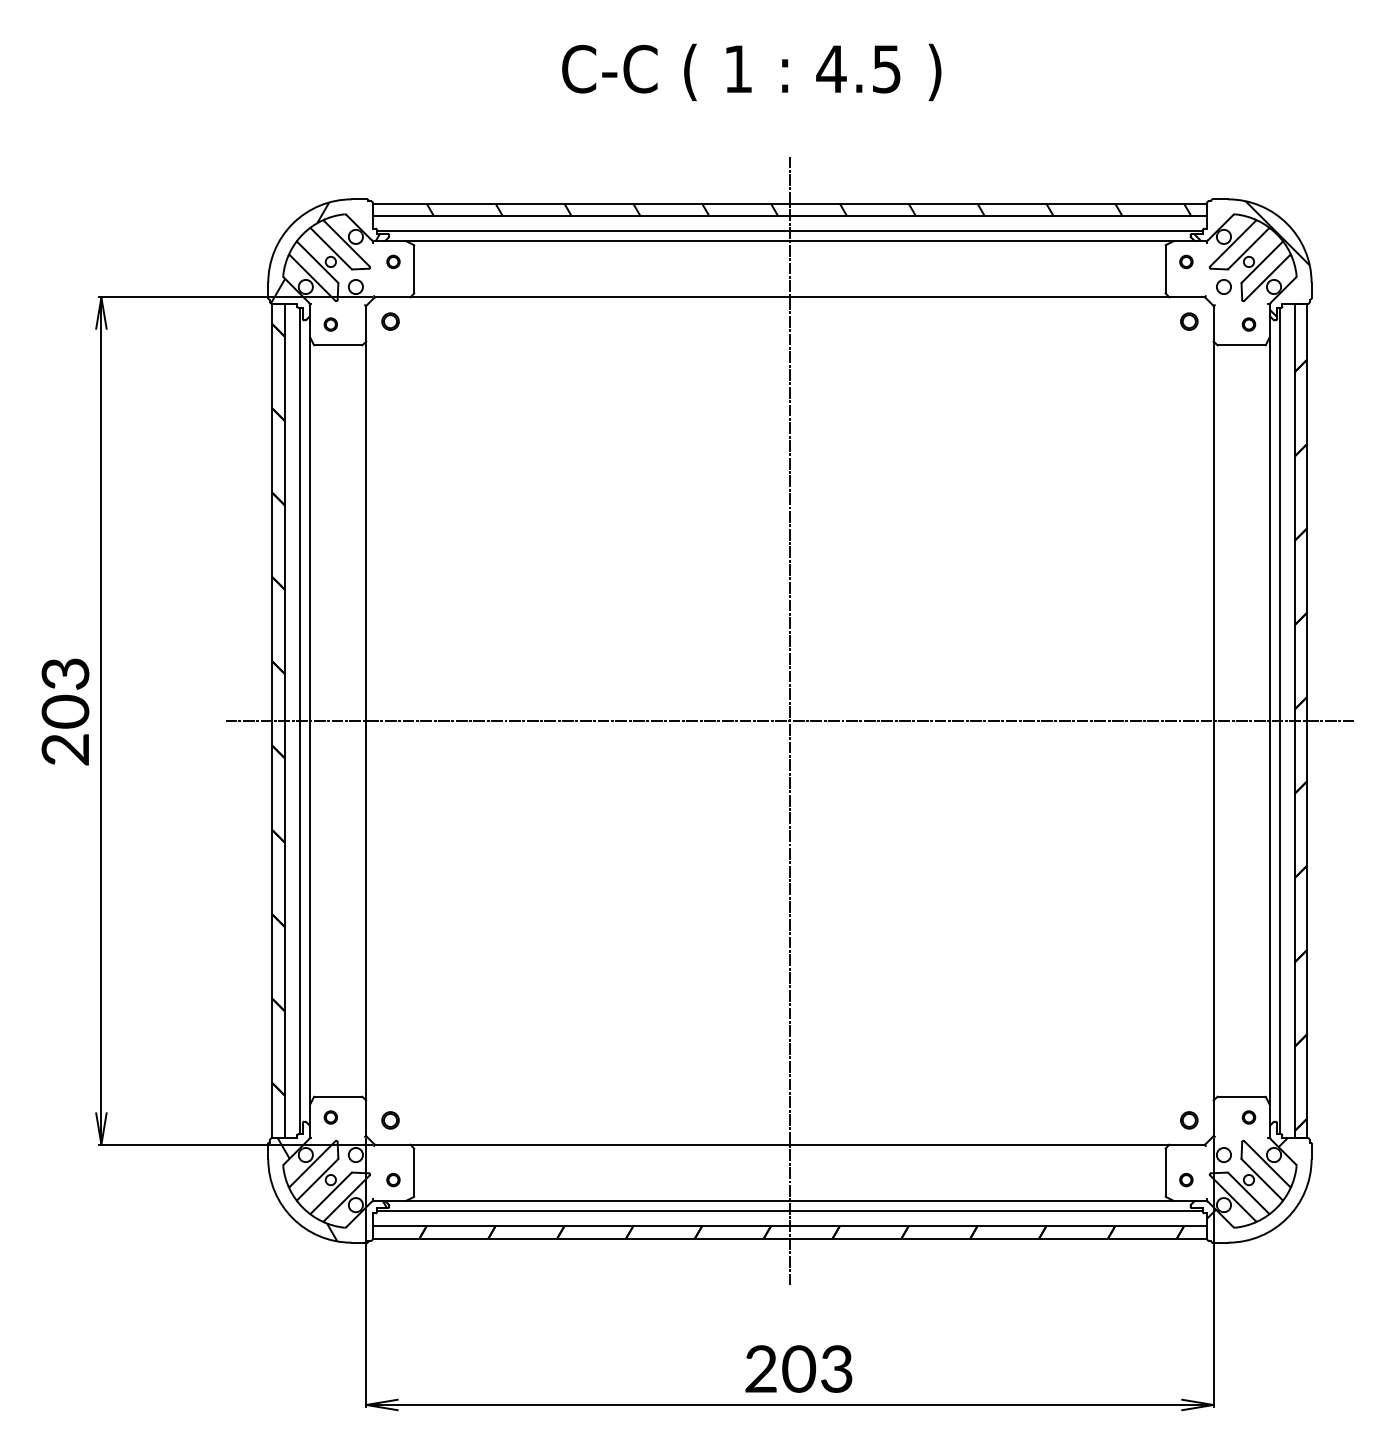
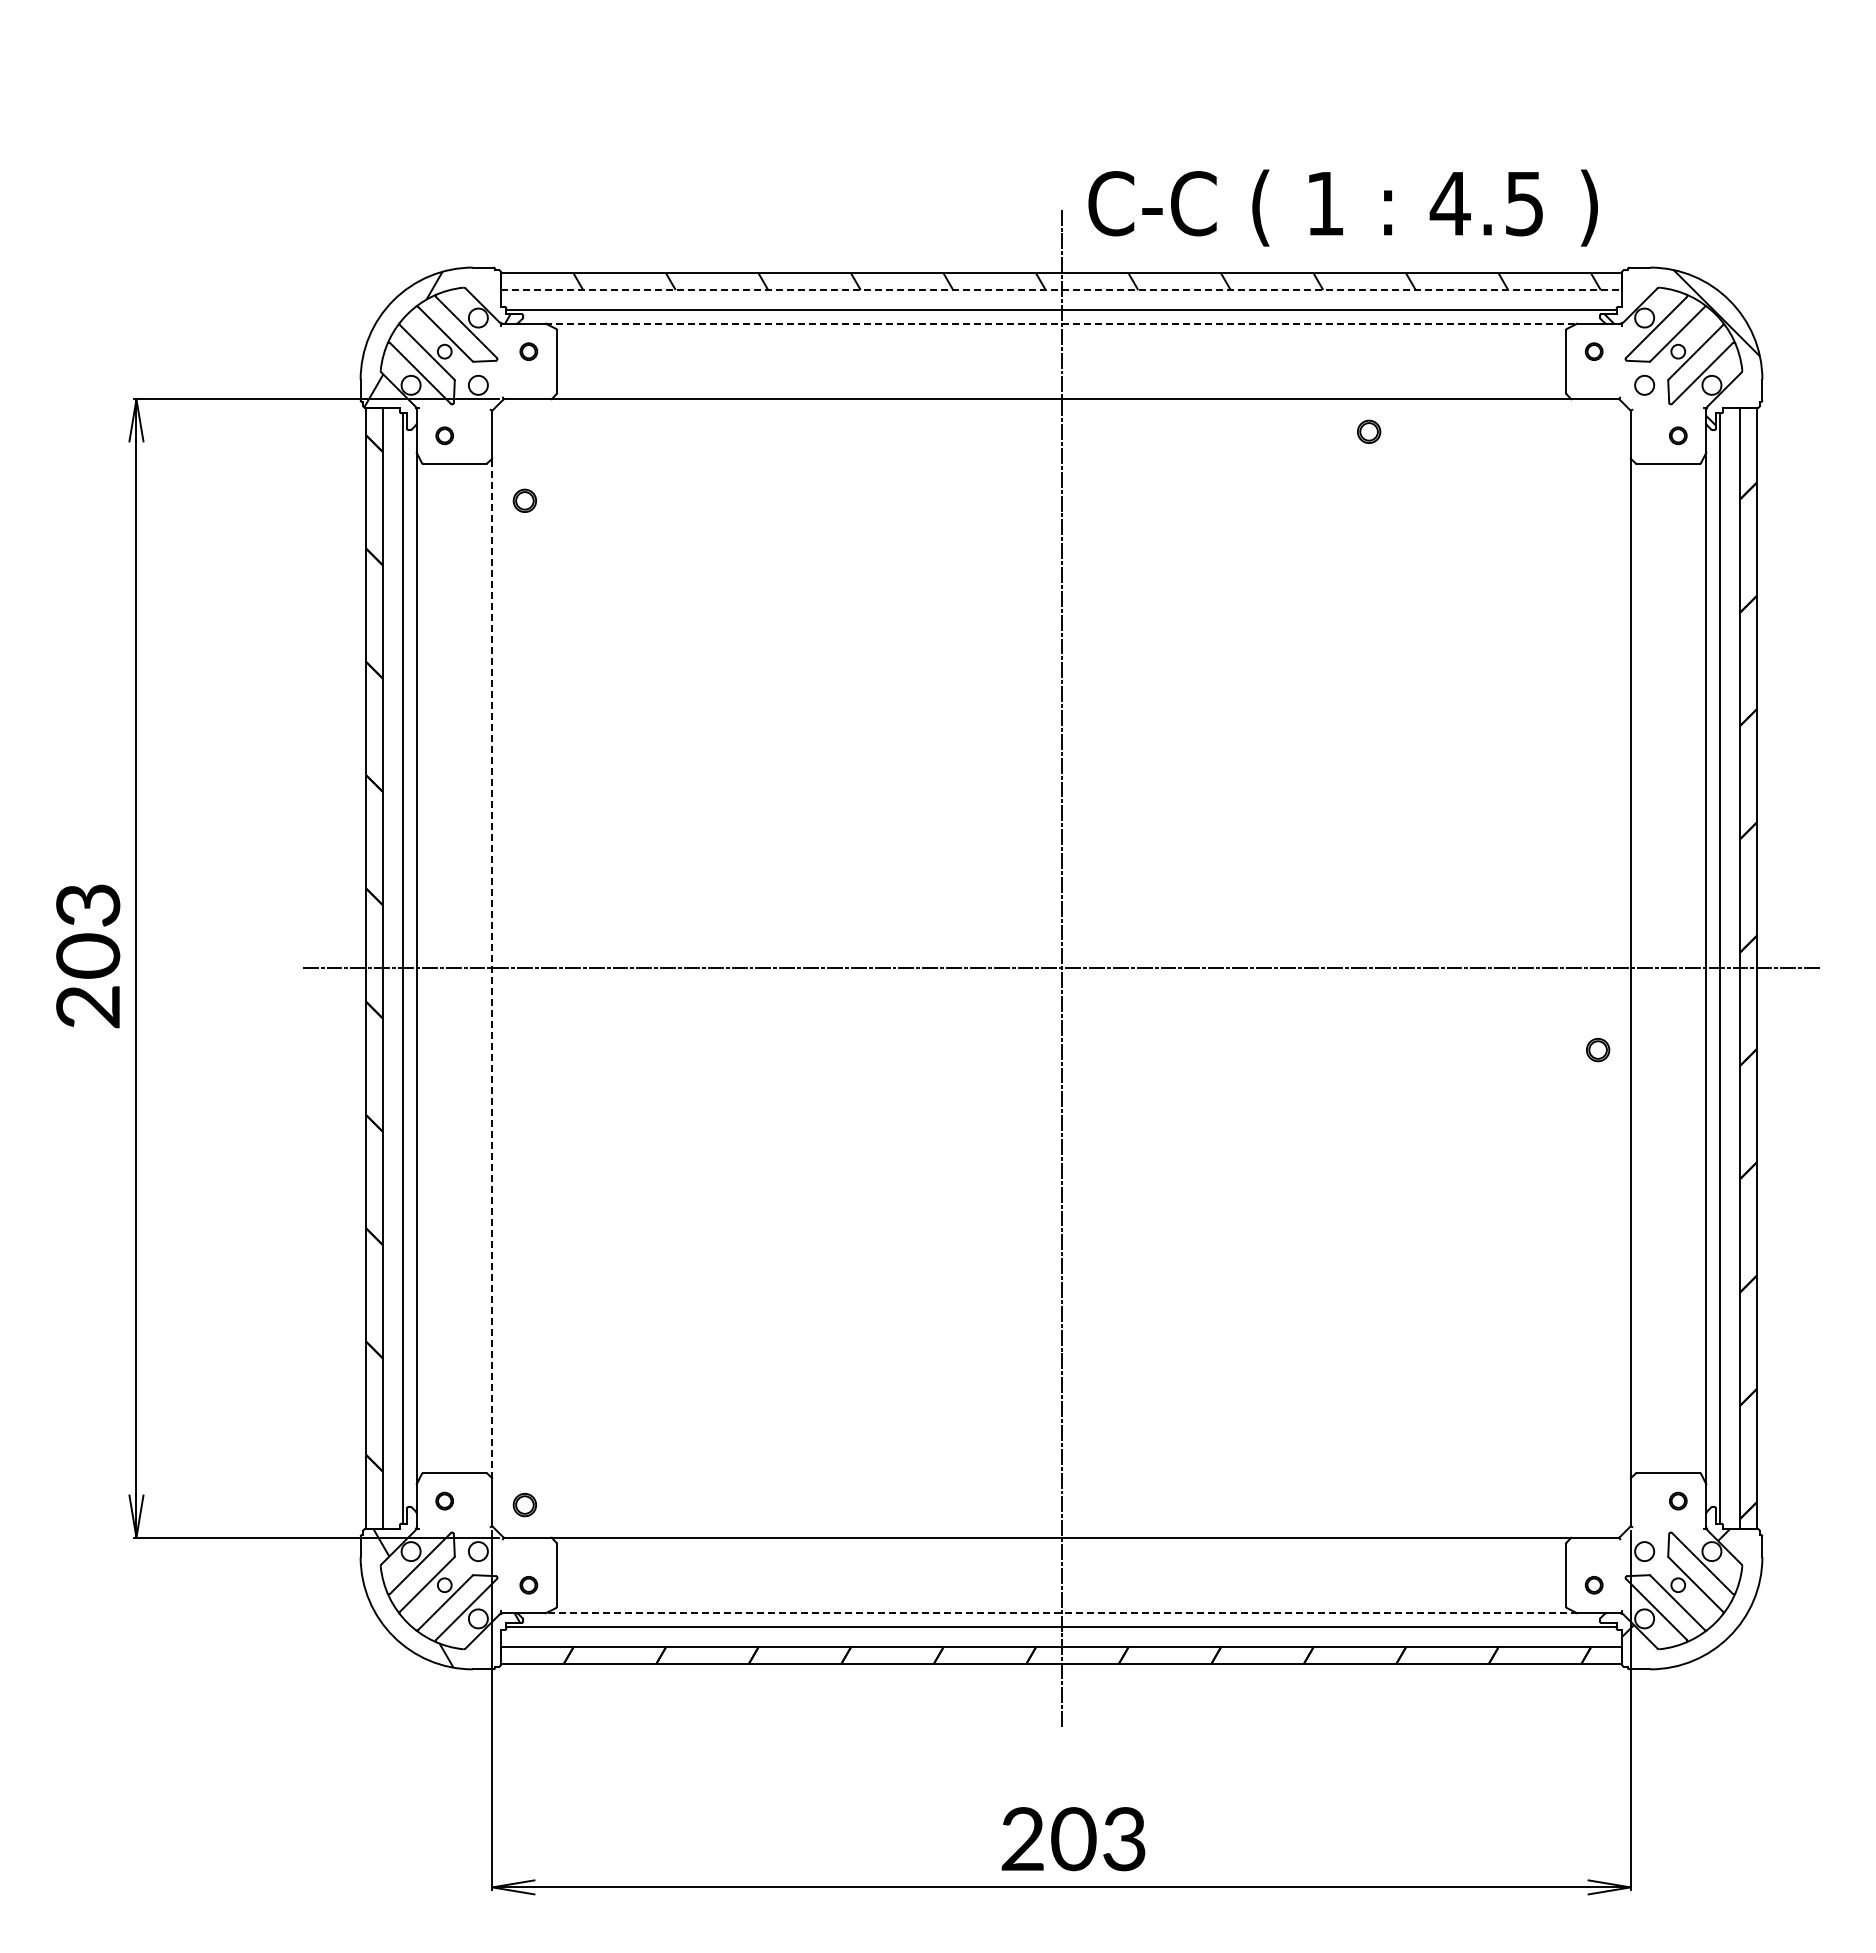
text: (751, 72) -> (1342, 207), moved
line: (789, 216) -> (1061, 290), solid -> dashed
line: (790, 240) -> (1062, 323), solid -> dashed
part: (390, 321) -> (524, 500), moved
part: (1189, 321) -> (1369, 431), moved
line: (366, 721) -> (492, 968), solid -> dashed
part: (1189, 1120) -> (1598, 1050), moved
line: (789, 1201) -> (1061, 1613), solid -> dashed

